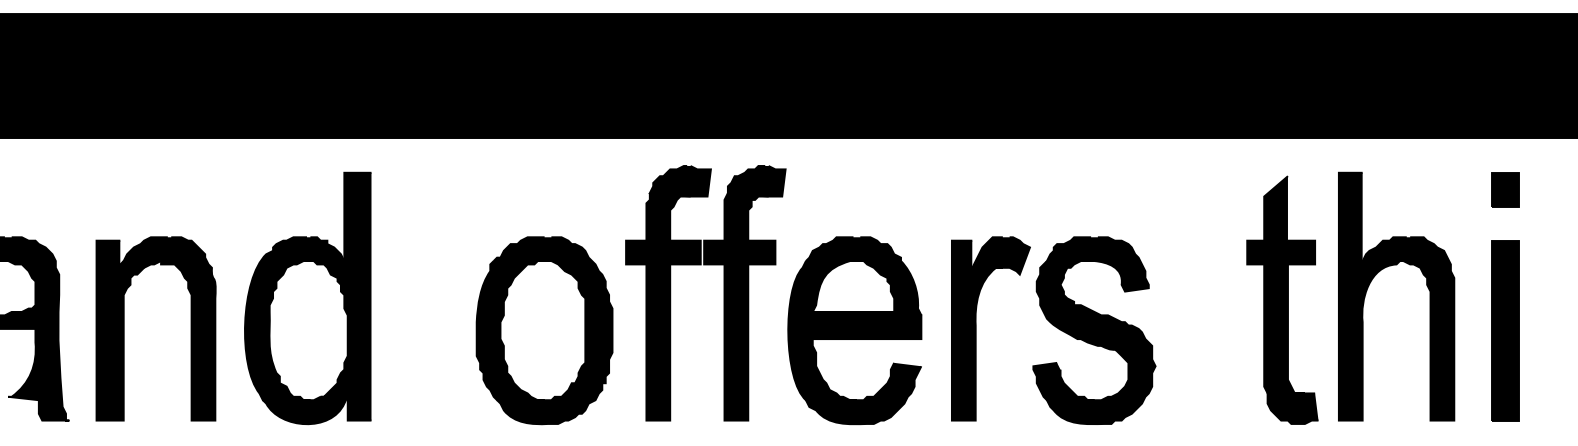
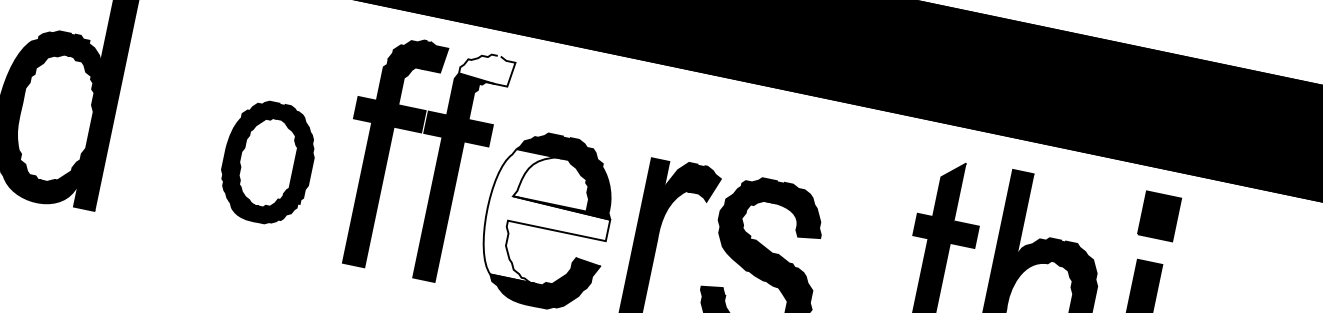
fill: (756, 181) -> (486, 68), removed
part: (1505, 189) -> (1159, 216), size x1.4
part: (544, 330) -> (268, 162), size x0.7
fill: (854, 330) -> (547, 220), removed

